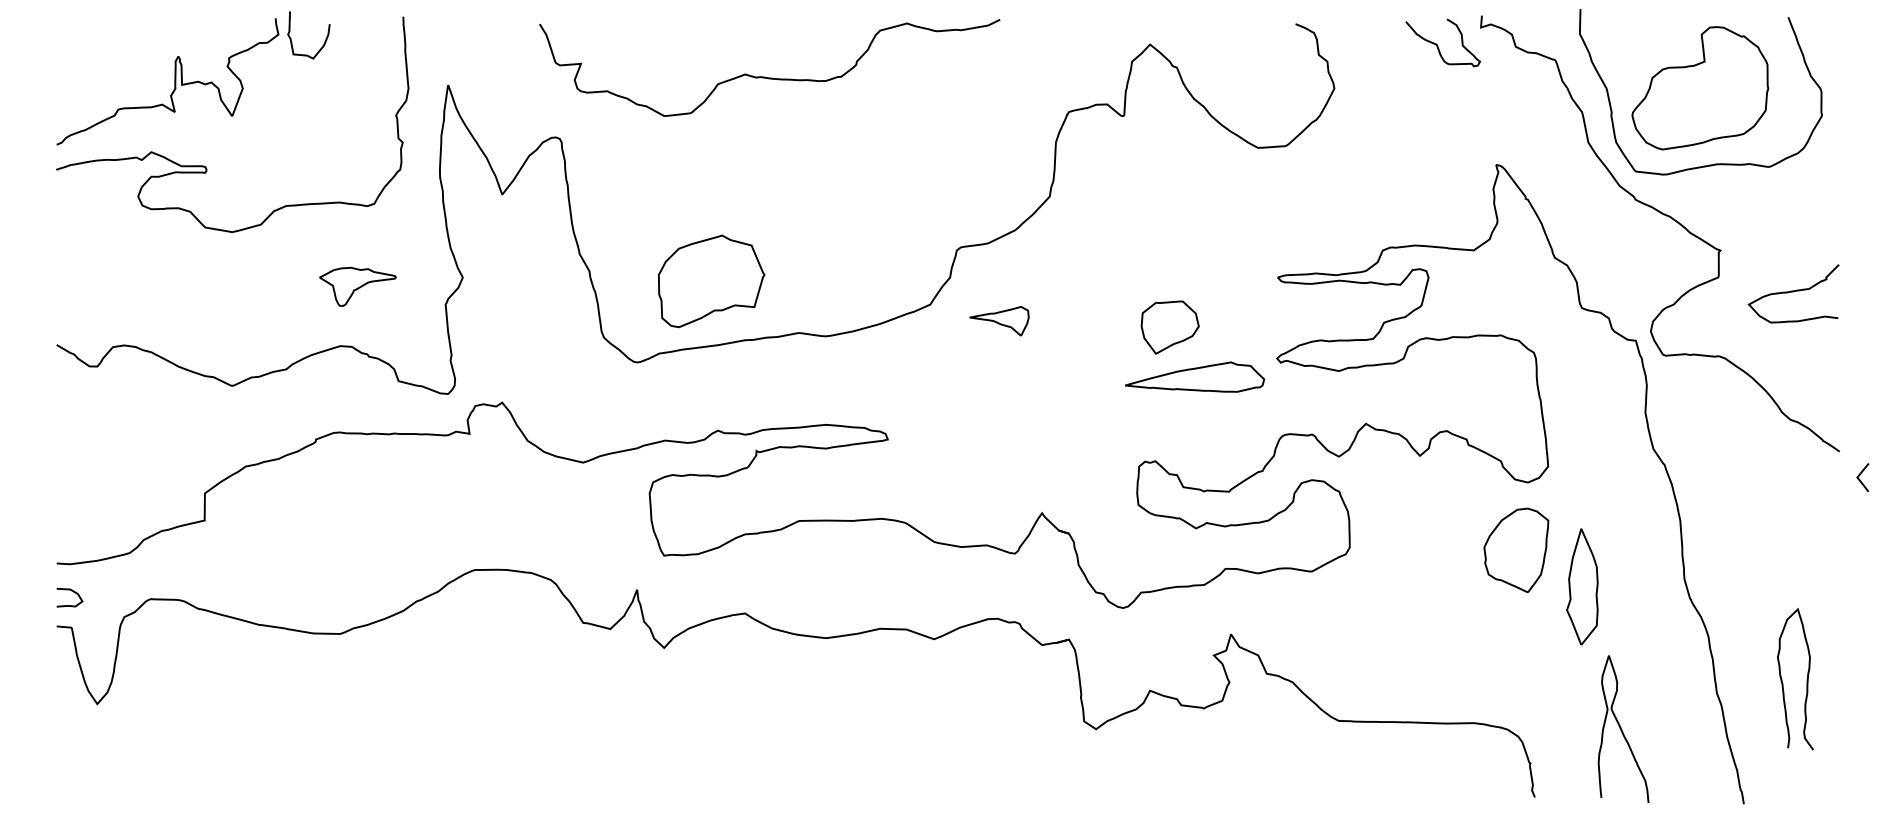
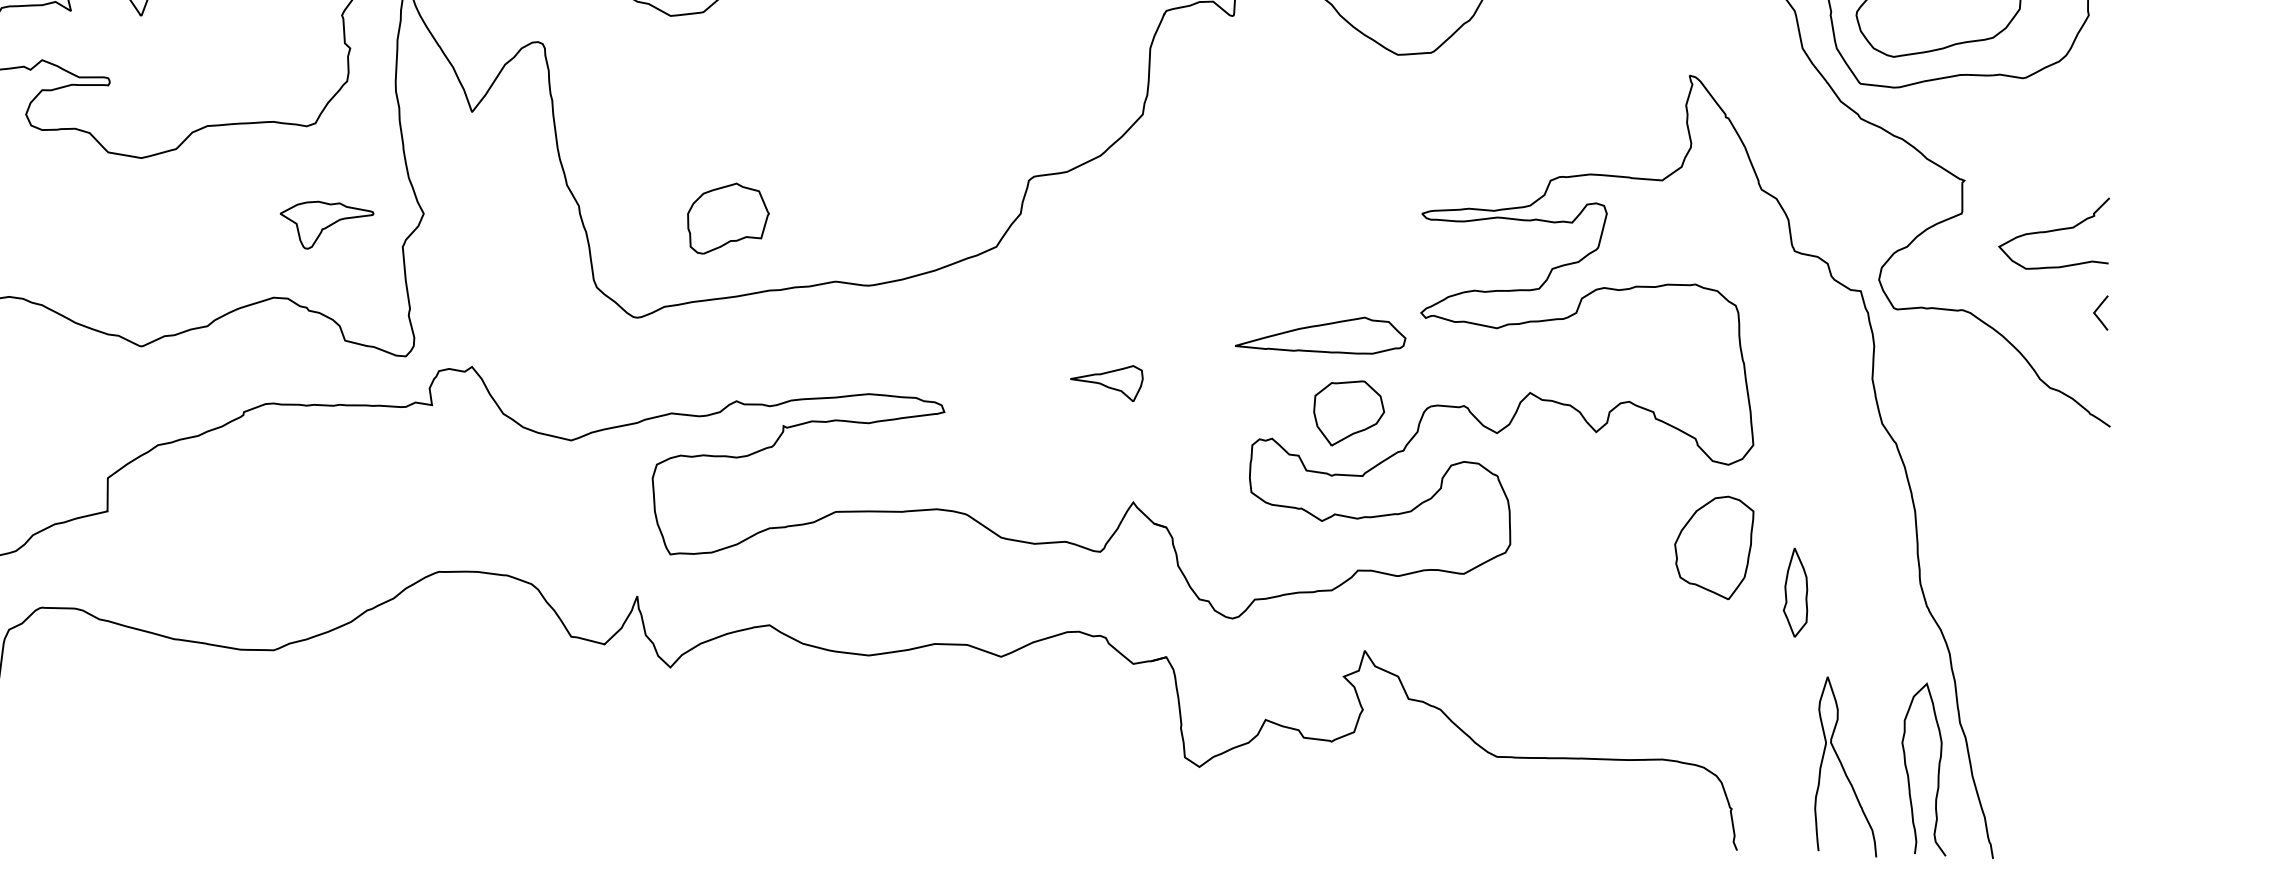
part: (711, 281) -> (728, 218), size x0.62
part: (357, 286) -> (326, 224), moved
part: (999, 321) -> (1106, 383), moved
part: (1169, 327) -> (1348, 413), moved
line: (1860, 475) -> (2097, 310), moved
part: (1582, 586) -> (1795, 592), size x0.62
curve: (1806, 679) -> (1937, 769), moved

